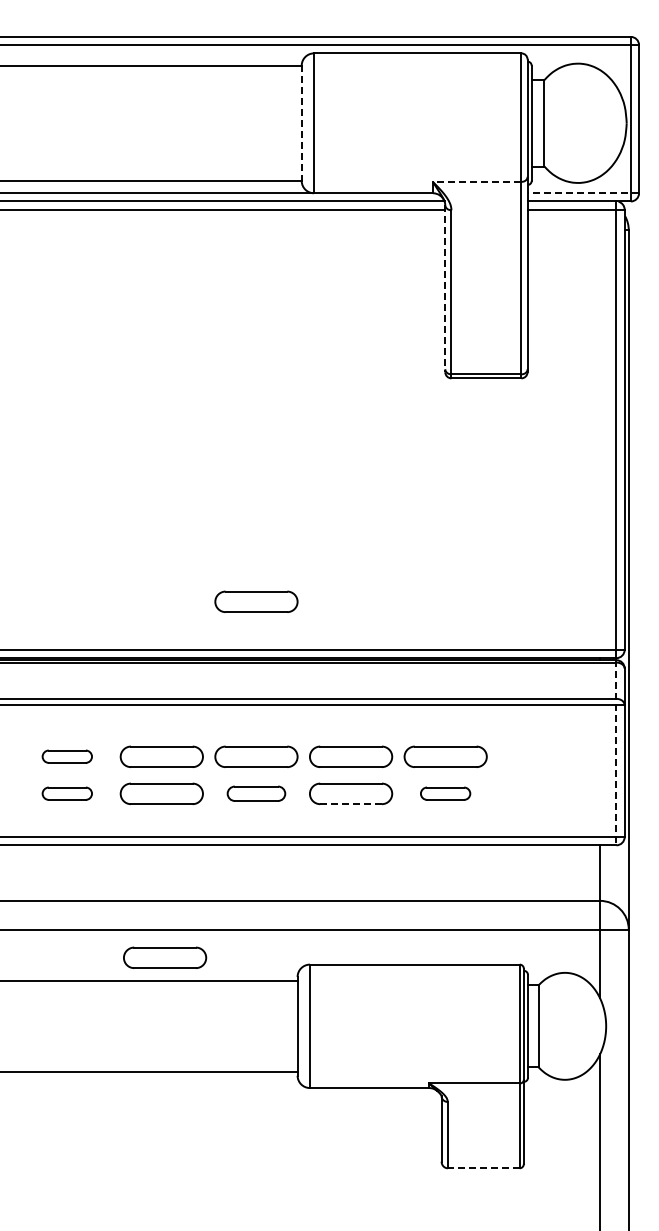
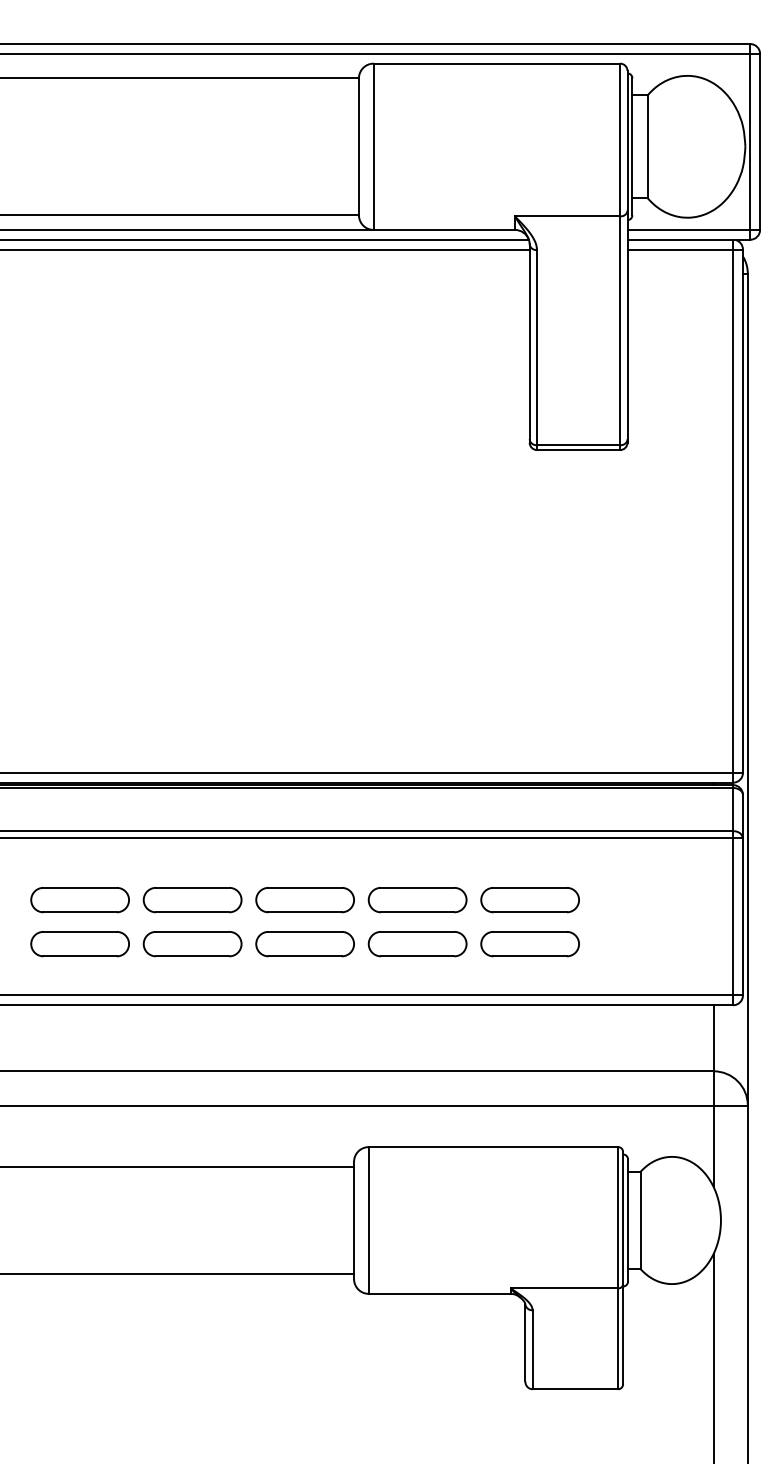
line: (301, 122) -> (358, 145), dashed -> solid
line: (476, 181) -> (566, 215), dashed -> solid
line: (583, 193) -> (694, 230), dashed -> solid
line: (445, 288) -> (529, 343), dashed -> solid
part: (256, 601) -> (305, 715), removed
line: (616, 752) -> (733, 894), dashed -> solid
part: (67, 756) -> (80, 899), size x1.67
part: (67, 793) -> (80, 943), size x1.67
part: (256, 793) -> (305, 943), size x1.43
part: (445, 793) -> (529, 943), size x1.67
line: (351, 804) -> (418, 956), dashed -> solid
part: (165, 957) -> (197, 1138), removed
line: (483, 1168) -> (575, 1389), dashed -> solid

